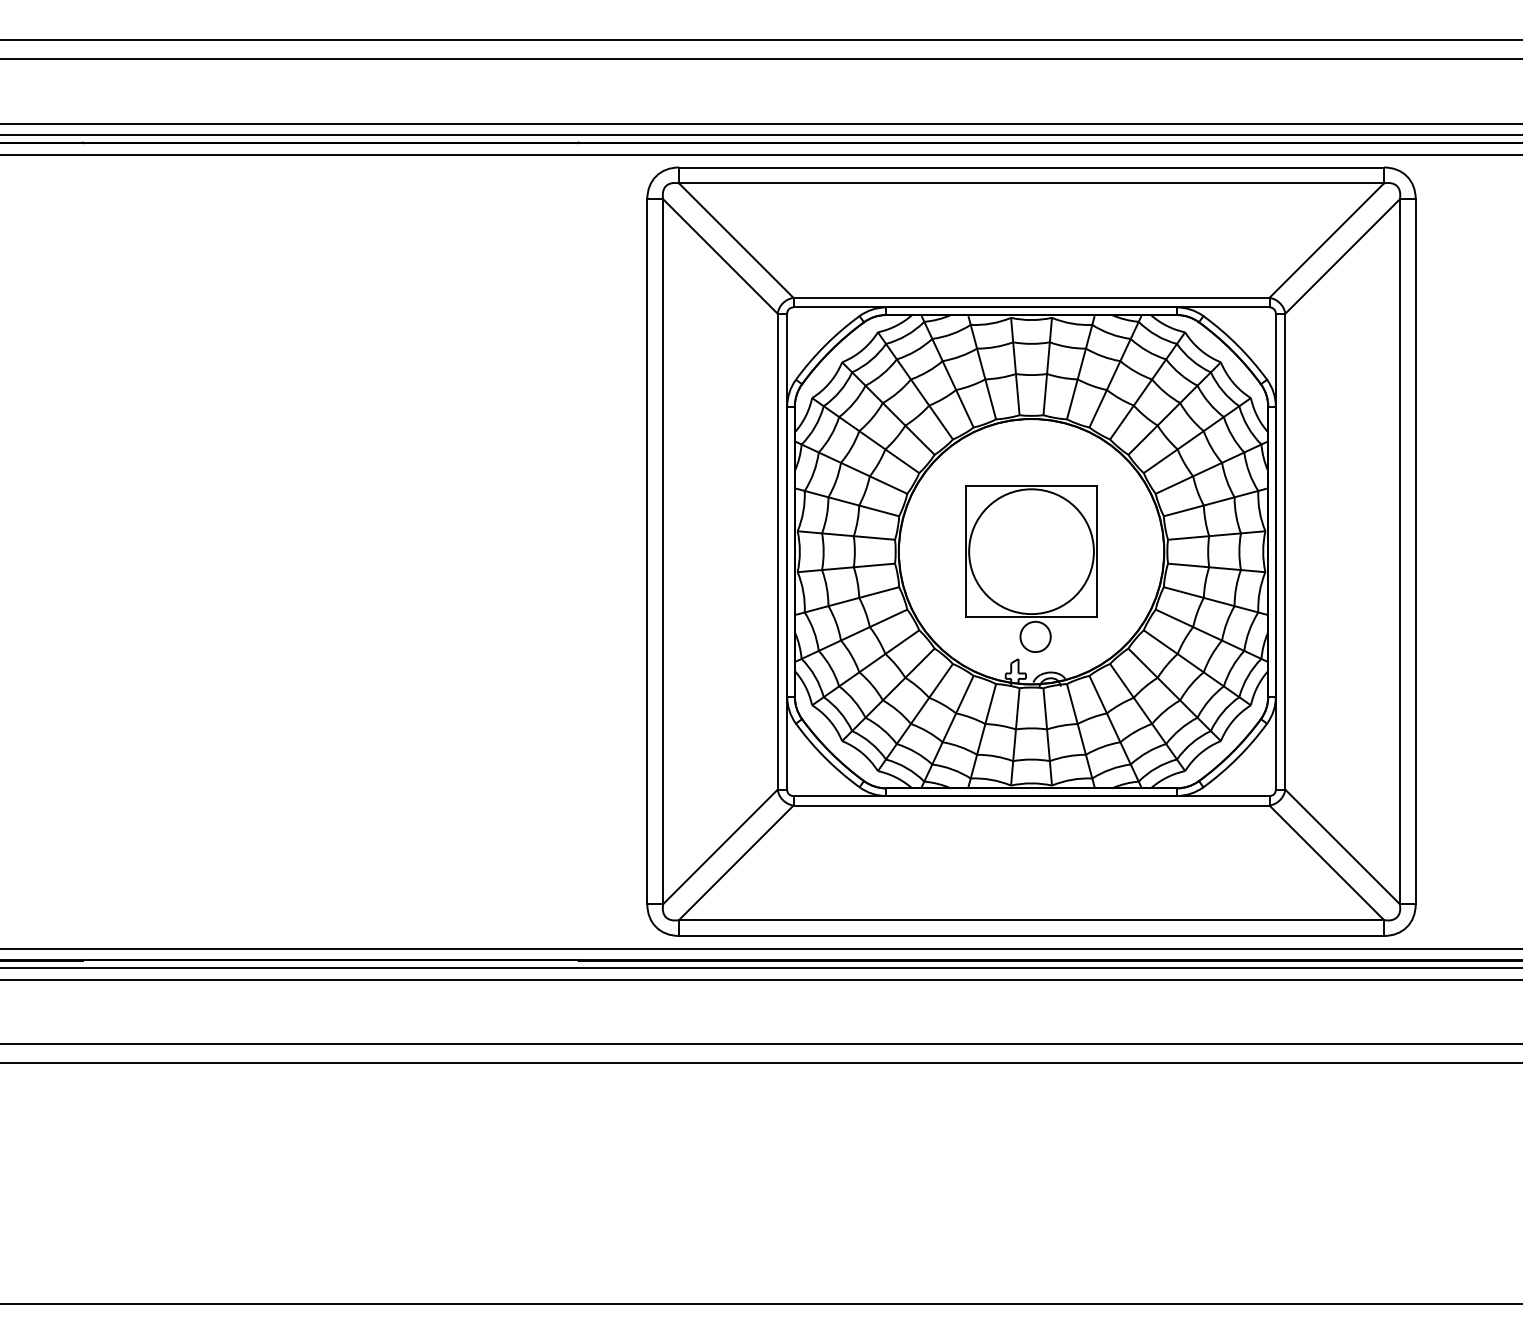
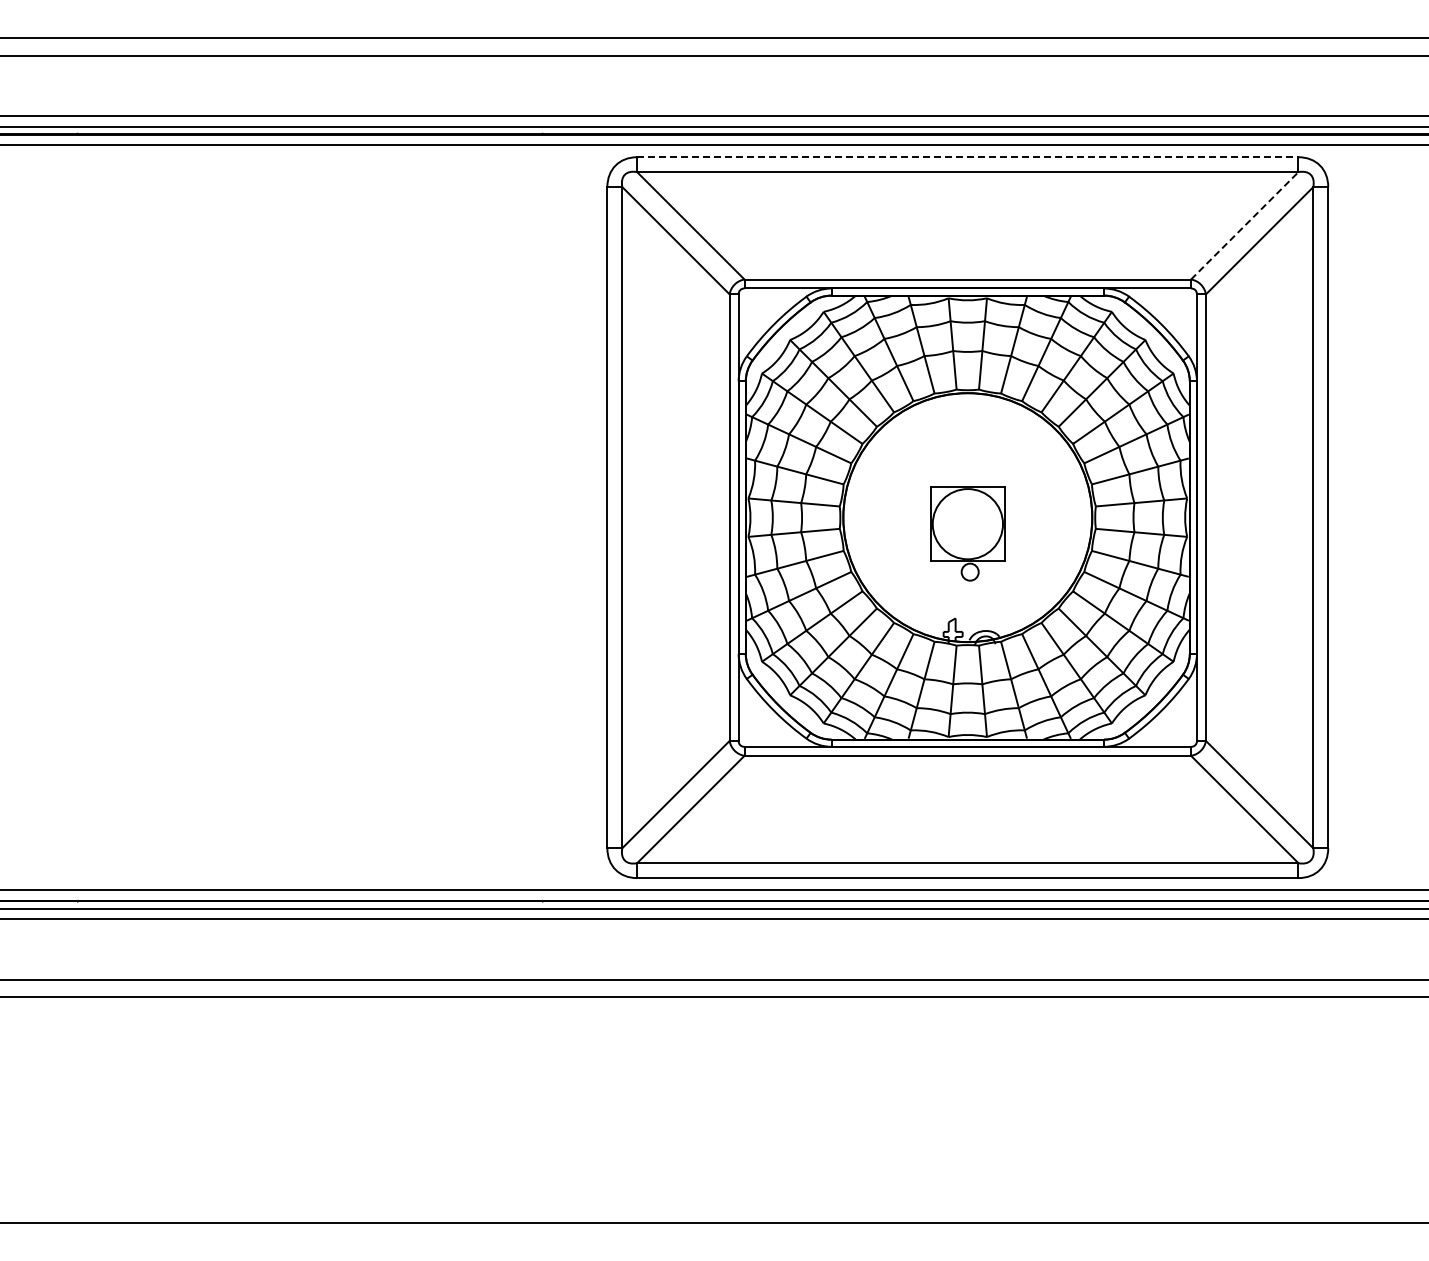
line: (1031, 167) -> (967, 157), solid -> dashed
line: (1326, 240) -> (1244, 225), solid -> dashed
part: (1031, 568) -> (967, 533), size x0.6

